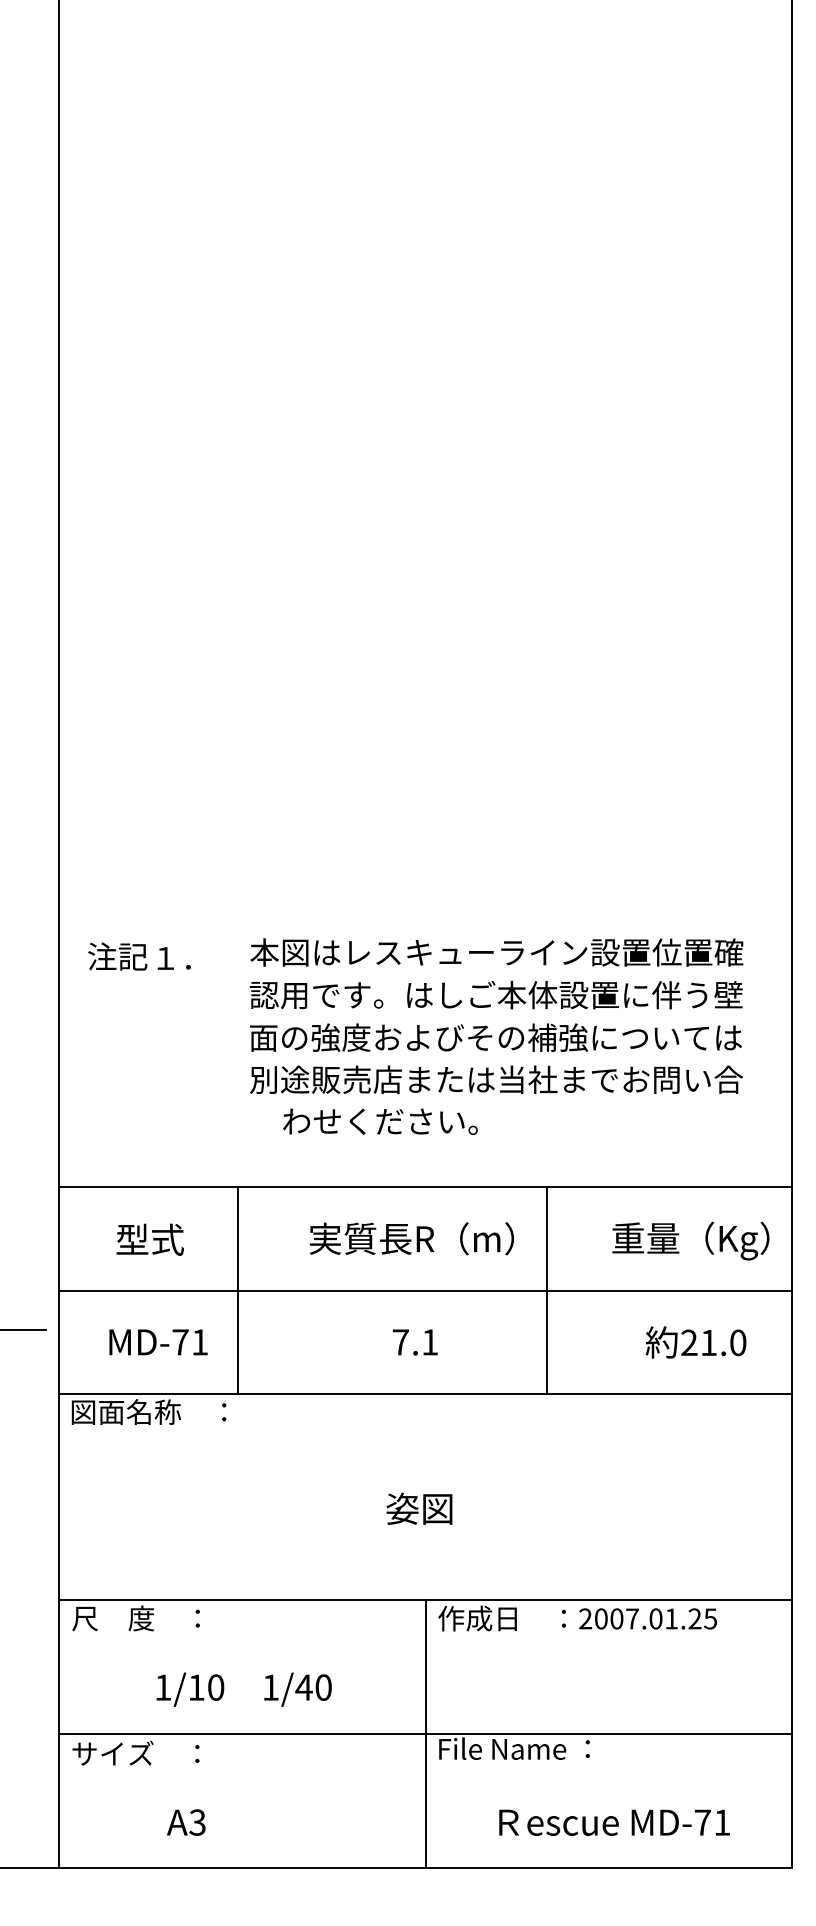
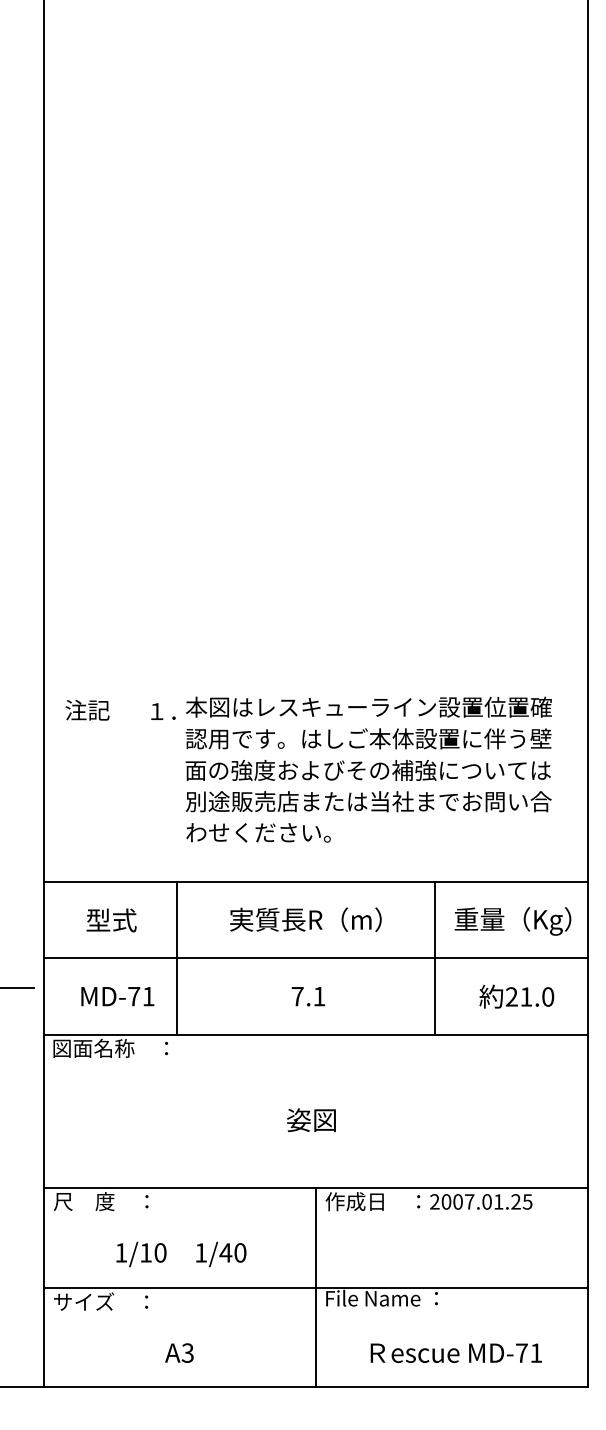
text: (174, 958) -> (163, 711), moved
text: (380, 1121) -> (258, 832), moved
line: (547, 1289) -> (435, 957), moved
text: (186, 1821) -> (179, 1352), moved

